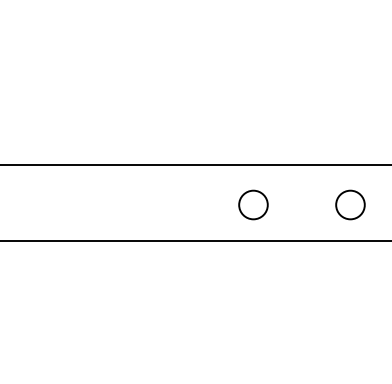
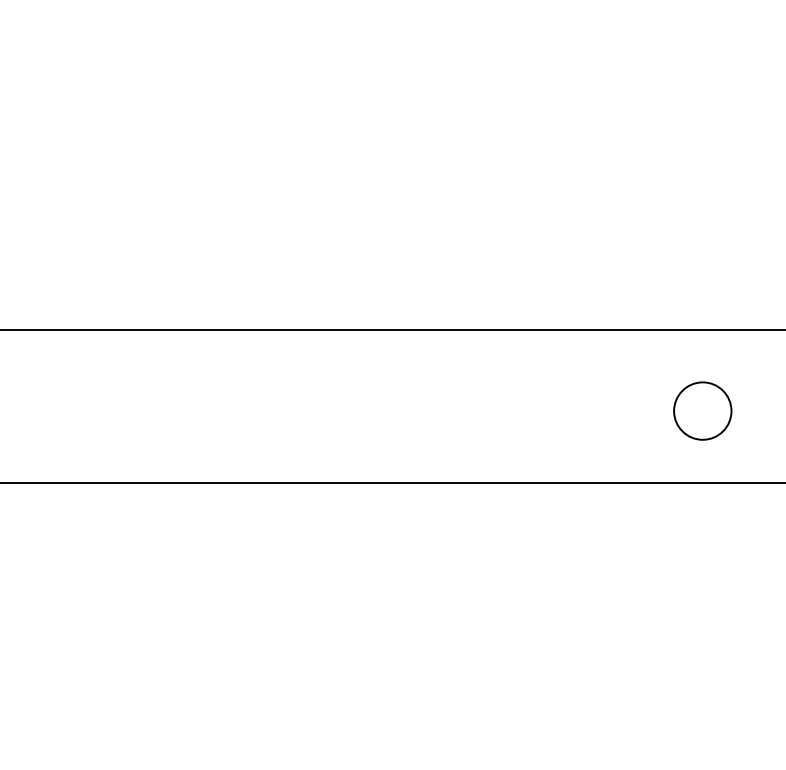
circle: (253, 204) -> (508, 410), removed

